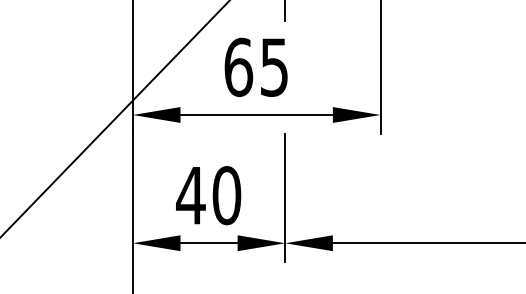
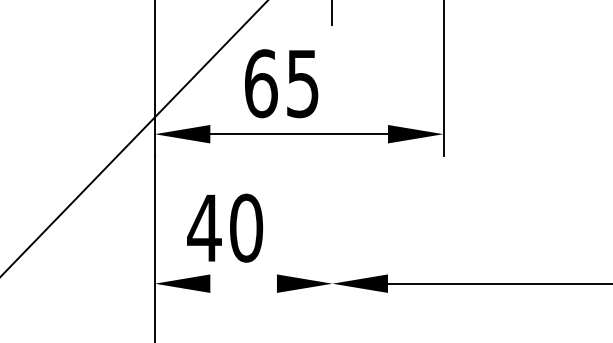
text: (256, 67) -> (281, 83), moved
text: (208, 195) -> (224, 227), moved
line: (285, 197) -> (332, 230), removed
line: (208, 243) -> (243, 283), removed

